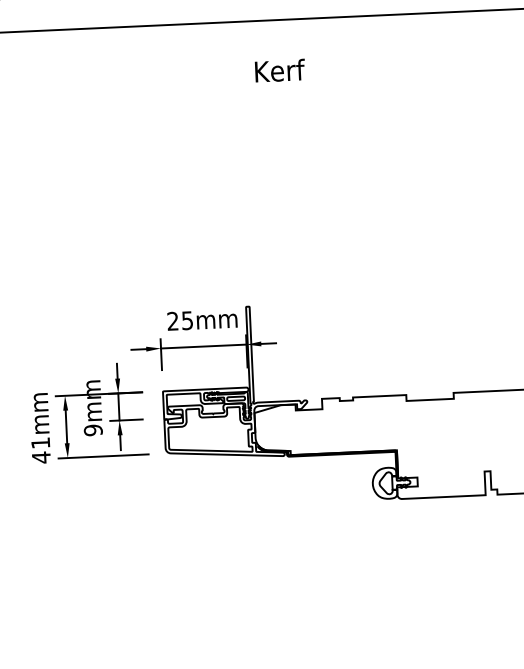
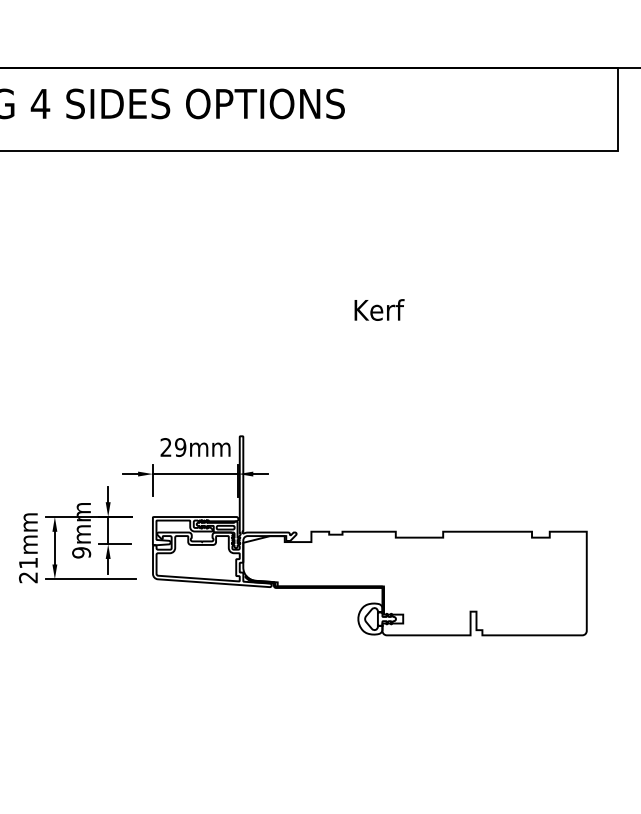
text: (280, 70) -> (379, 309), moved
text: (187, 320) -> (180, 447), 25mm -> 29mm
text: (40, 457) -> (27, 577), 41mm -> 21mm

